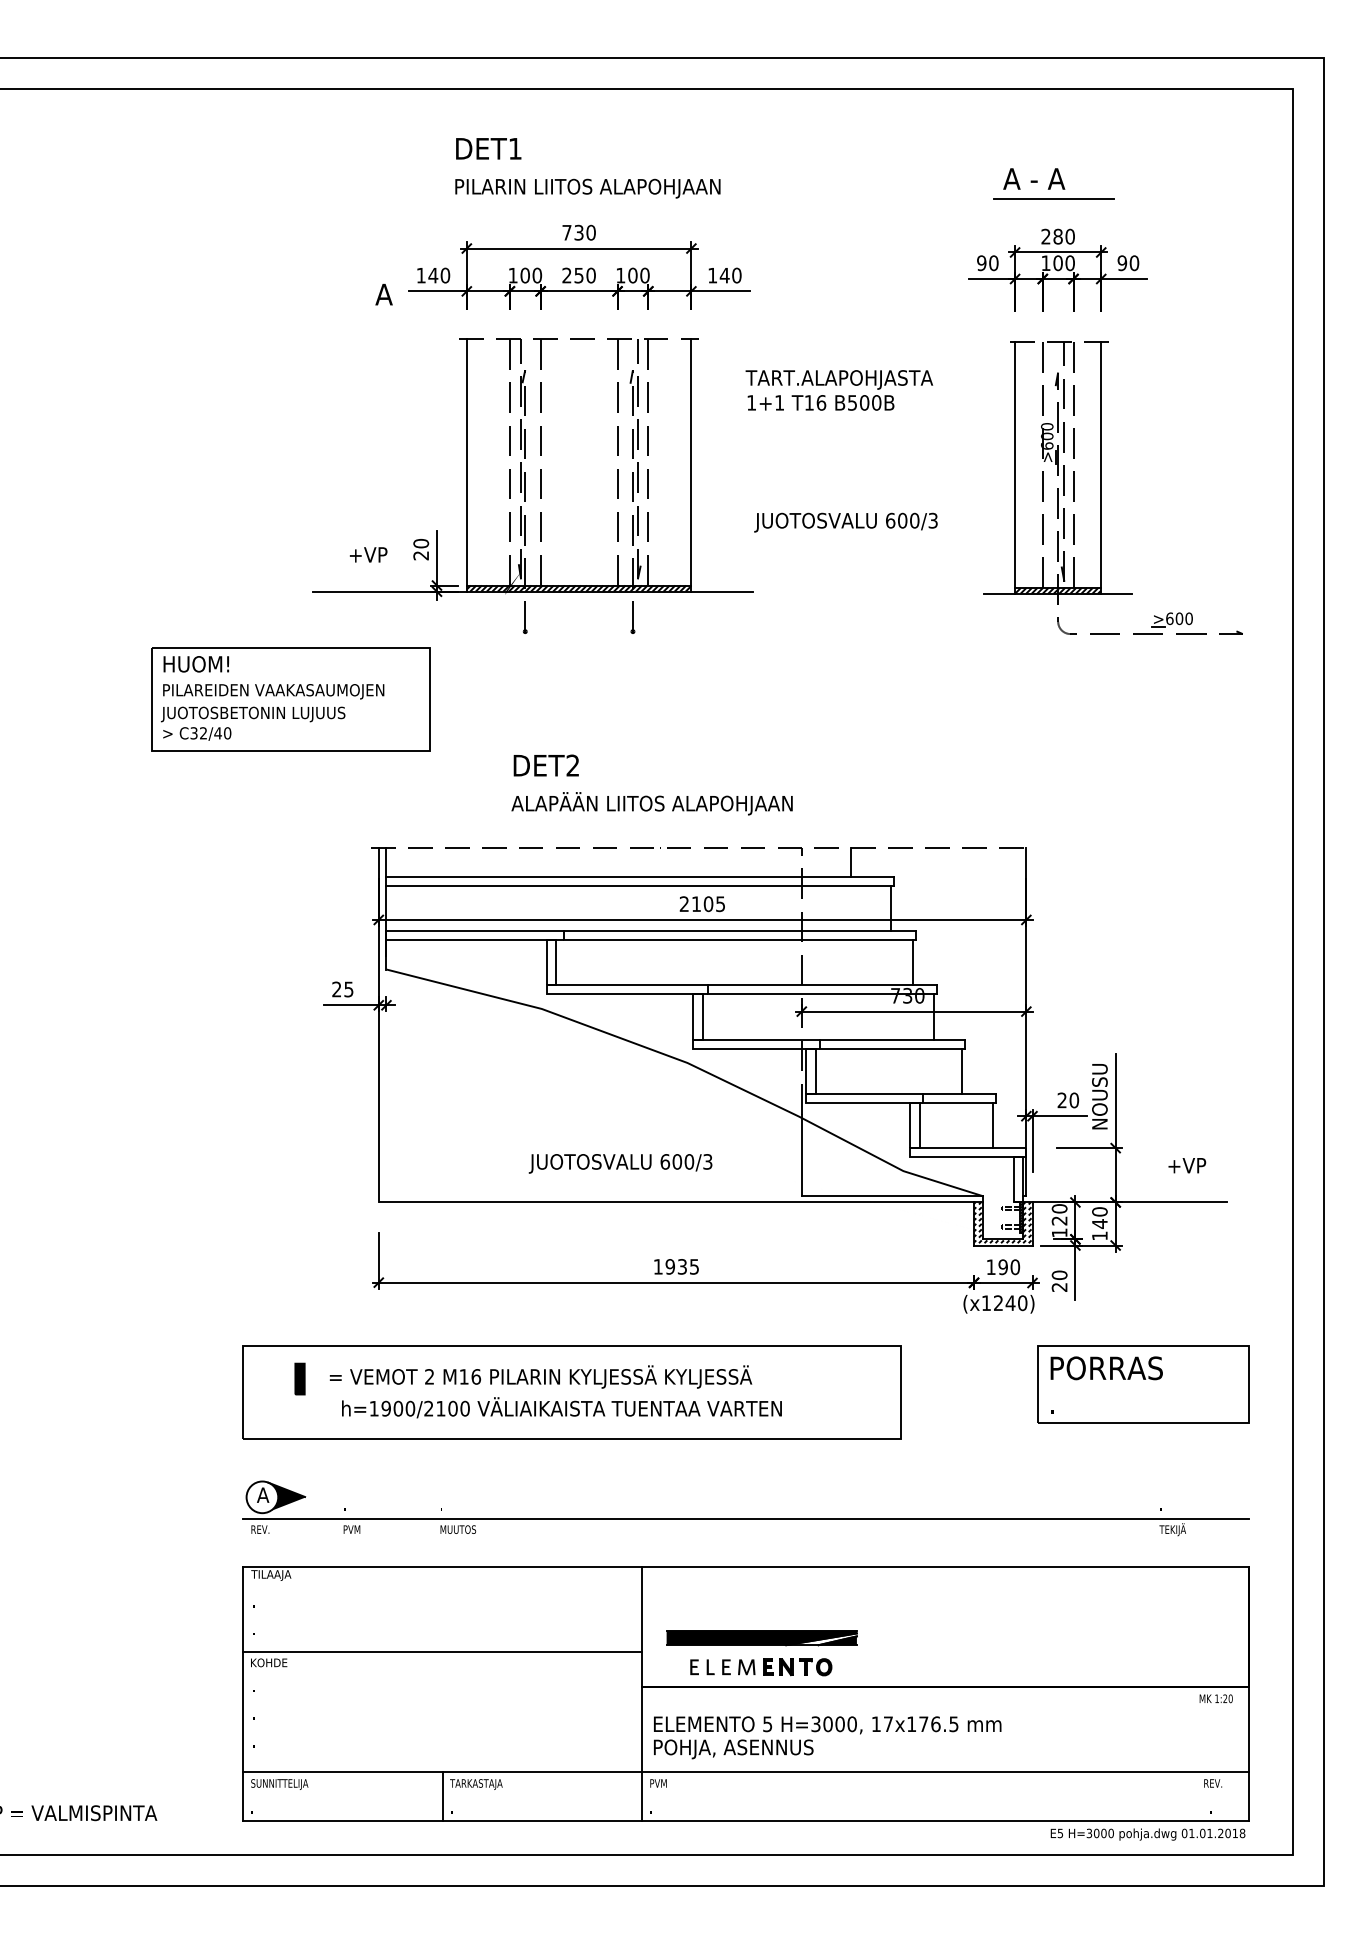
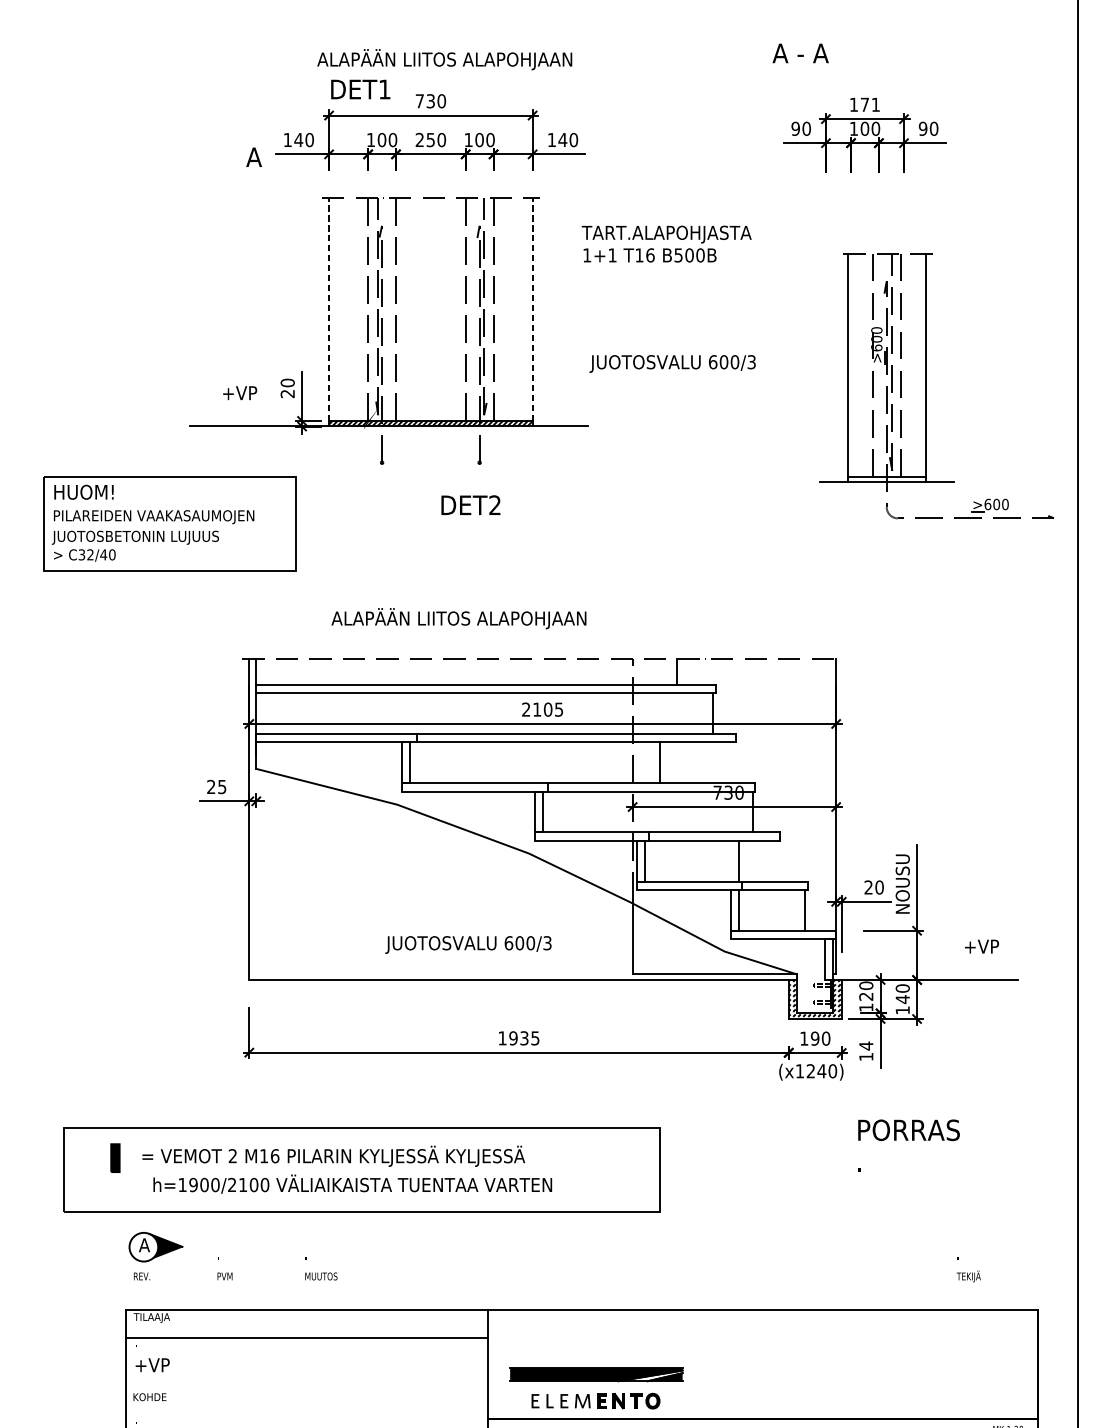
text: (488, 148) -> (360, 89), moved
text: (1034, 178) -> (800, 52), moved
text: (594, 186) -> (444, 59), PILARIN LIITOS ALAPOHJAAN -> ALAPÄÄN LIITOS ALAPOHJAAN
line: (1053, 198) -> (860, 70), removed
text: (1057, 236) -> (864, 104), 280 -> 171
line: (466, 461) -> (328, 308), solid -> dashed
line: (691, 461) -> (532, 308), solid -> dashed
part: (1101, 487) -> (925, 385), moved
text: (545, 765) -> (470, 505), moved
text: (651, 803) -> (458, 618), moved
line: (913, 962) -> (660, 762), moved
line: (961, 1070) -> (738, 860), moved
text: (1059, 1280) -> (866, 1050), 20 -> 14
part: (1143, 1384) -> (942, 1144), removed
part: (571, 1392) -> (361, 1170), moved
line: (745, 1518) -> (581, 1266), removed
text: (271, 1627) -> (152, 1365), . -> +VP
line: (442, 1651) -> (307, 1337), moved

